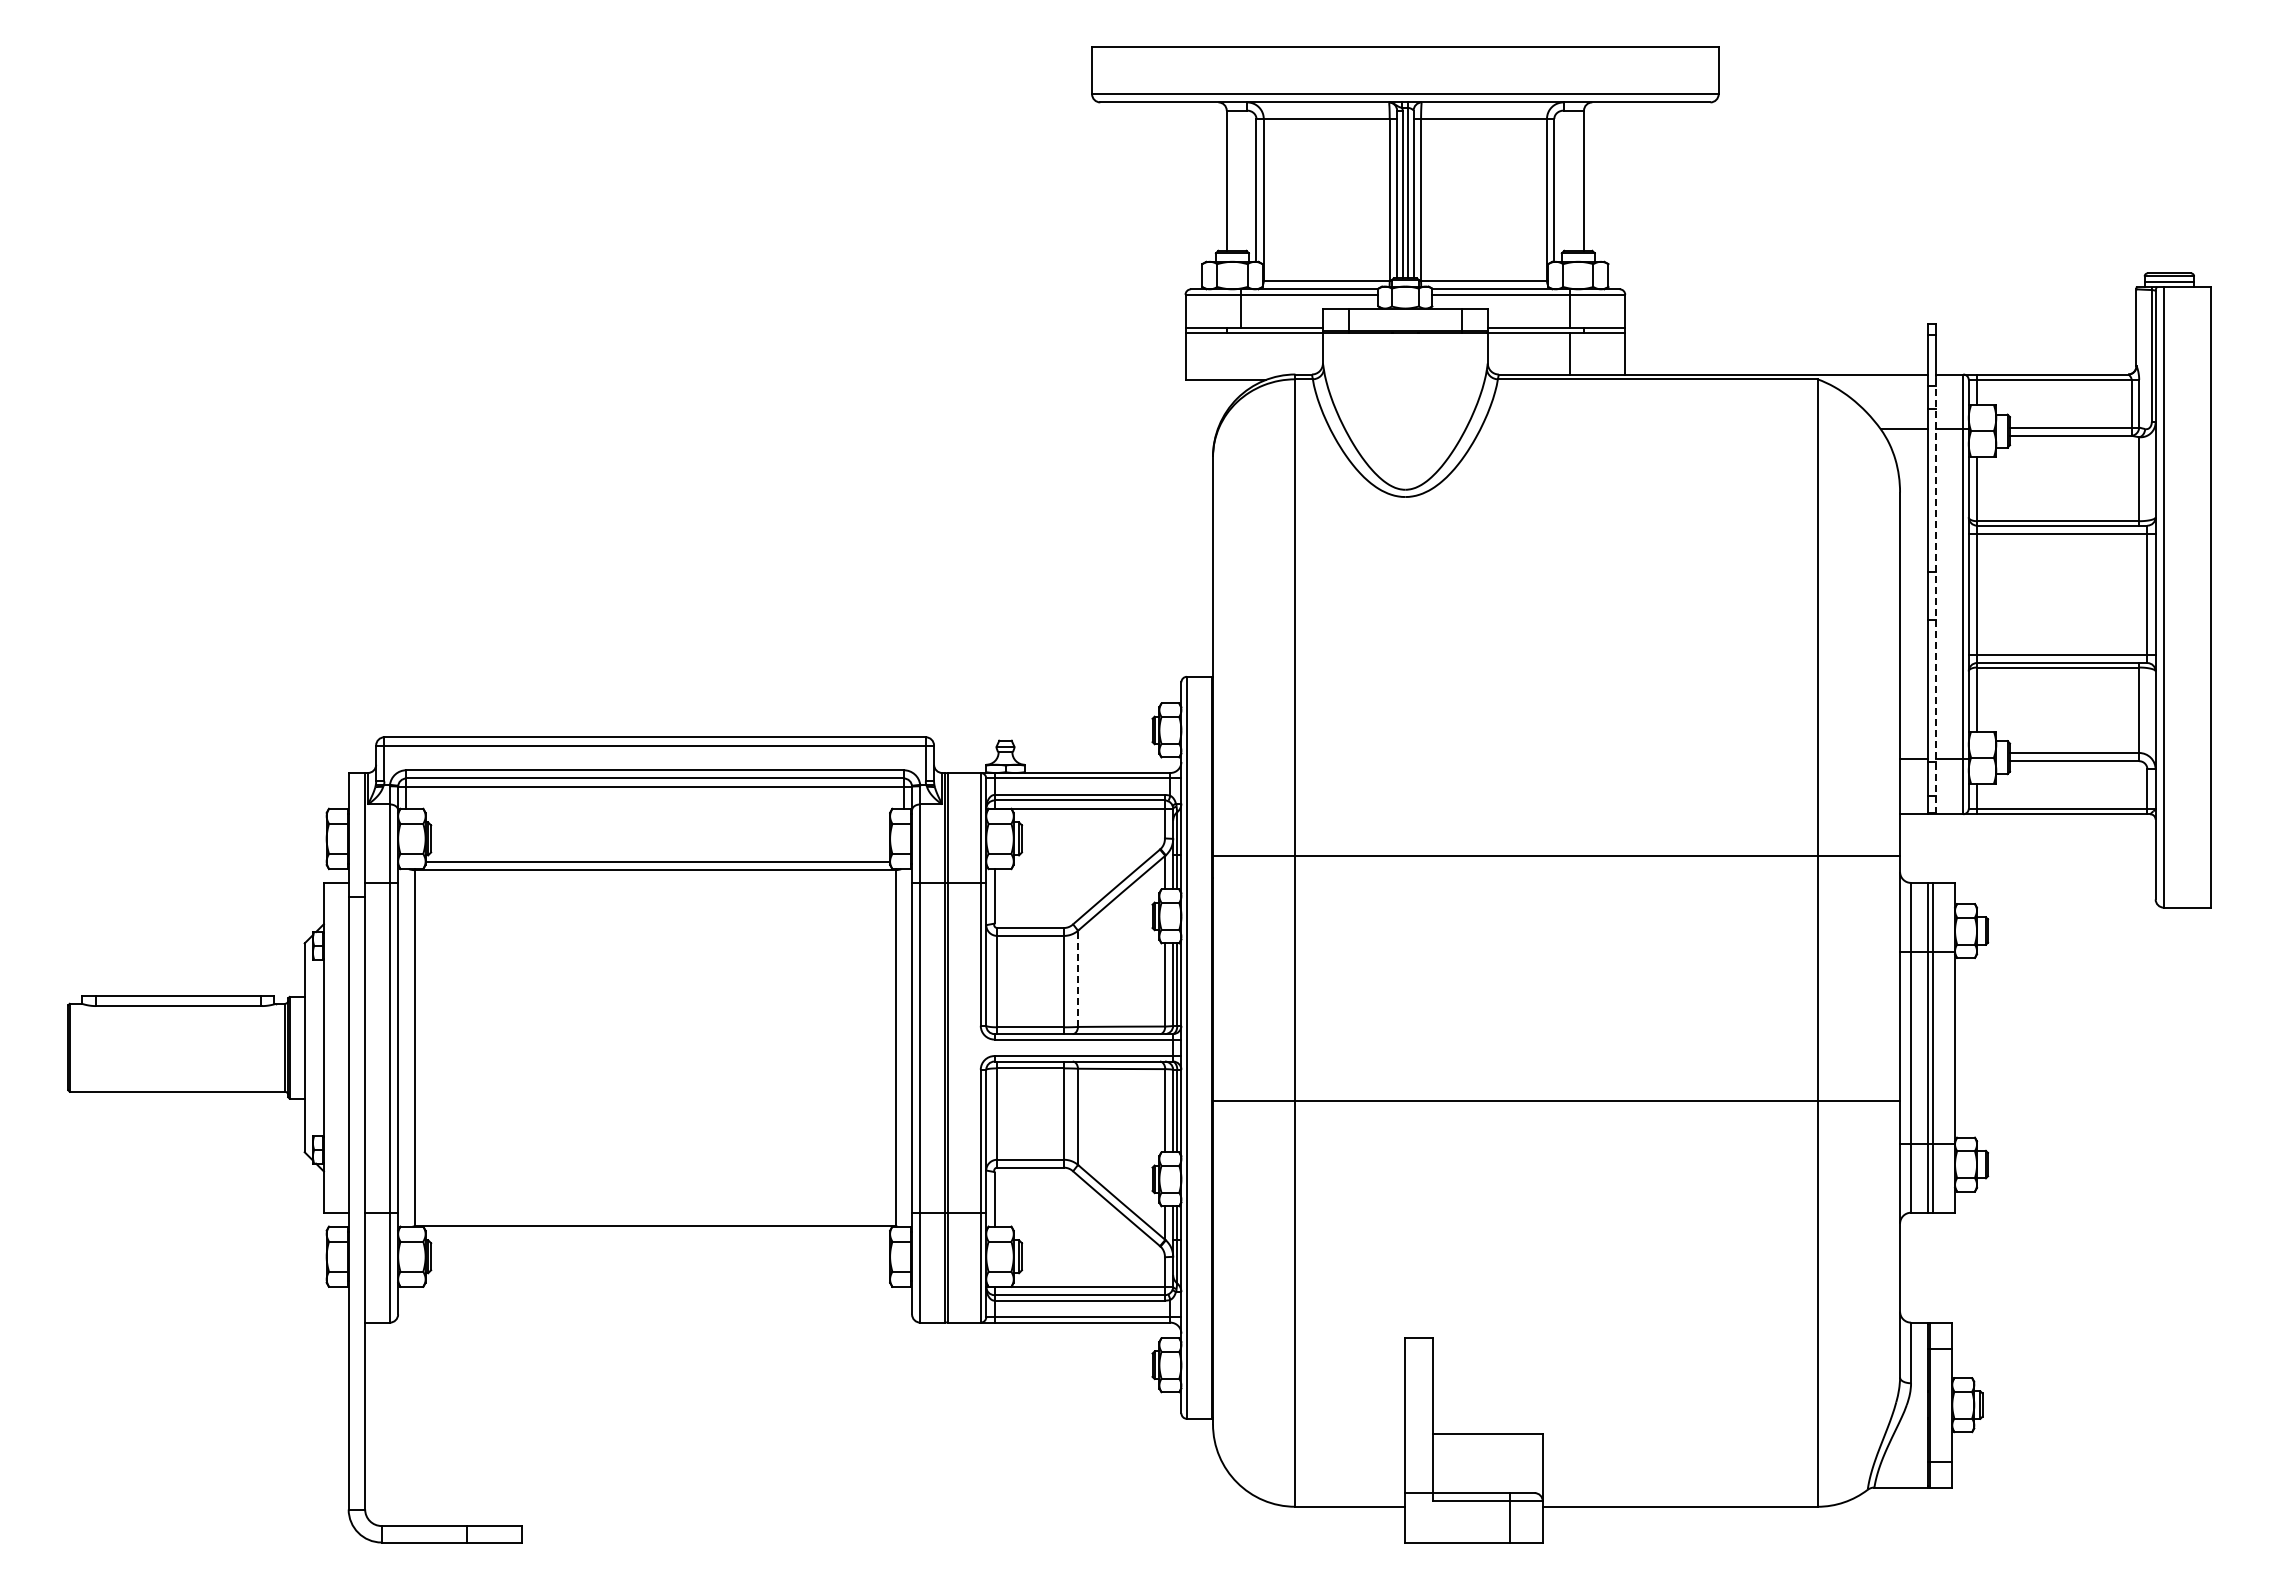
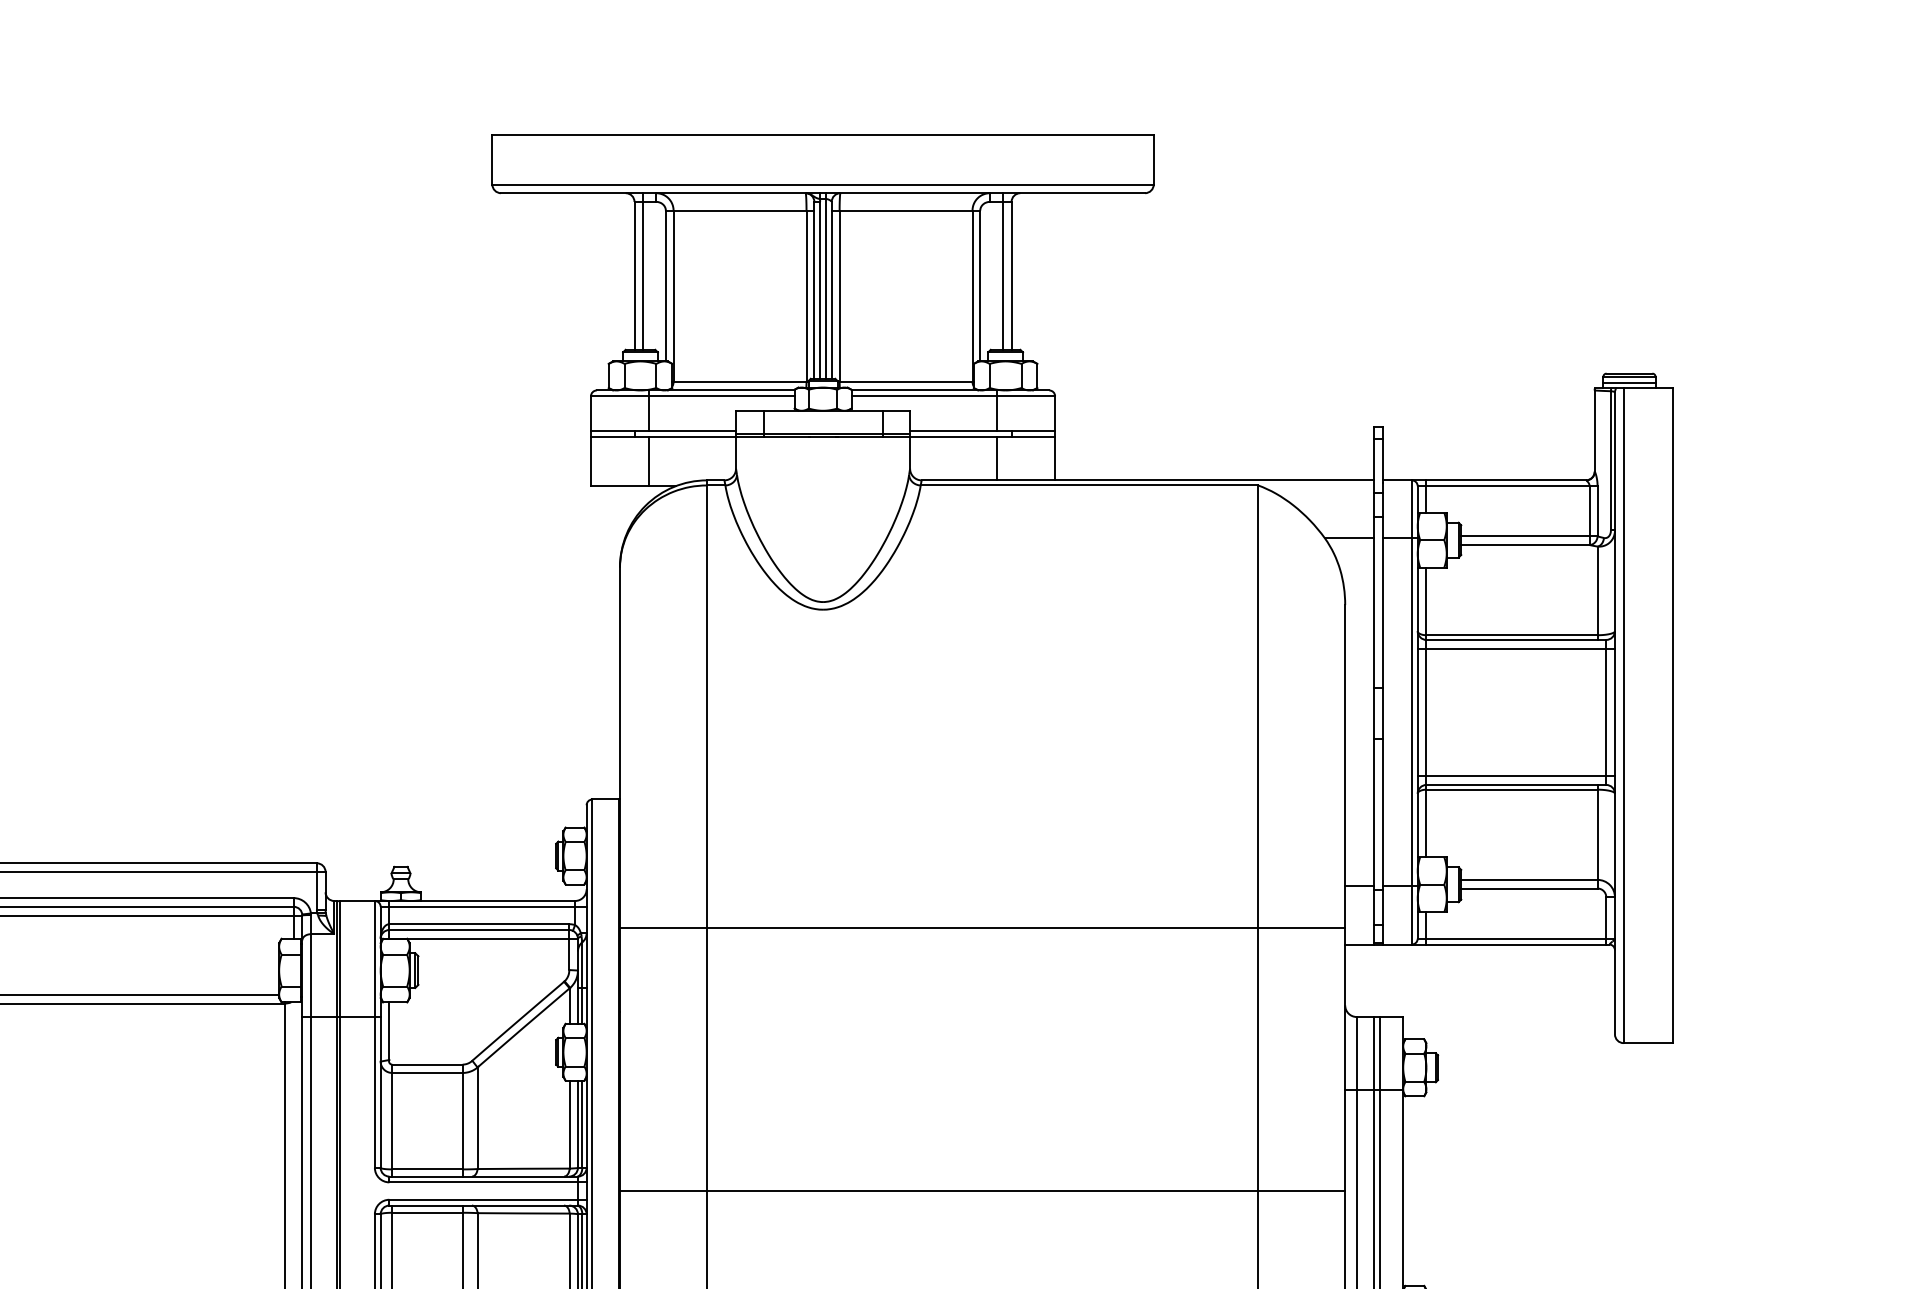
line: (1234, 176) -> (642, 271), added
line: (1575, 176) -> (1002, 271), added
line: (1240, 356) -> (649, 461), added
line: (1935, 595) -> (1382, 713), dashed -> solid
line: (1556, 856) -> (982, 927), moved
line: (1078, 978) -> (478, 1117), dashed -> solid
line: (1556, 1100) -> (982, 1190), moved

